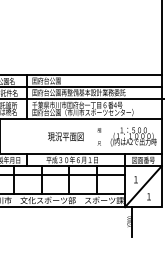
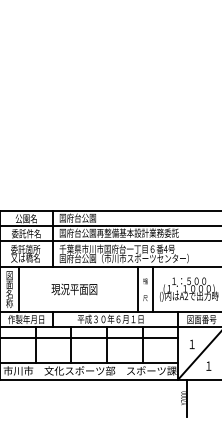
text: (65, 136) -> (74, 289), moved
line: (93, 136) -> (138, 289), added
line: (105, 136) -> (153, 289), added

